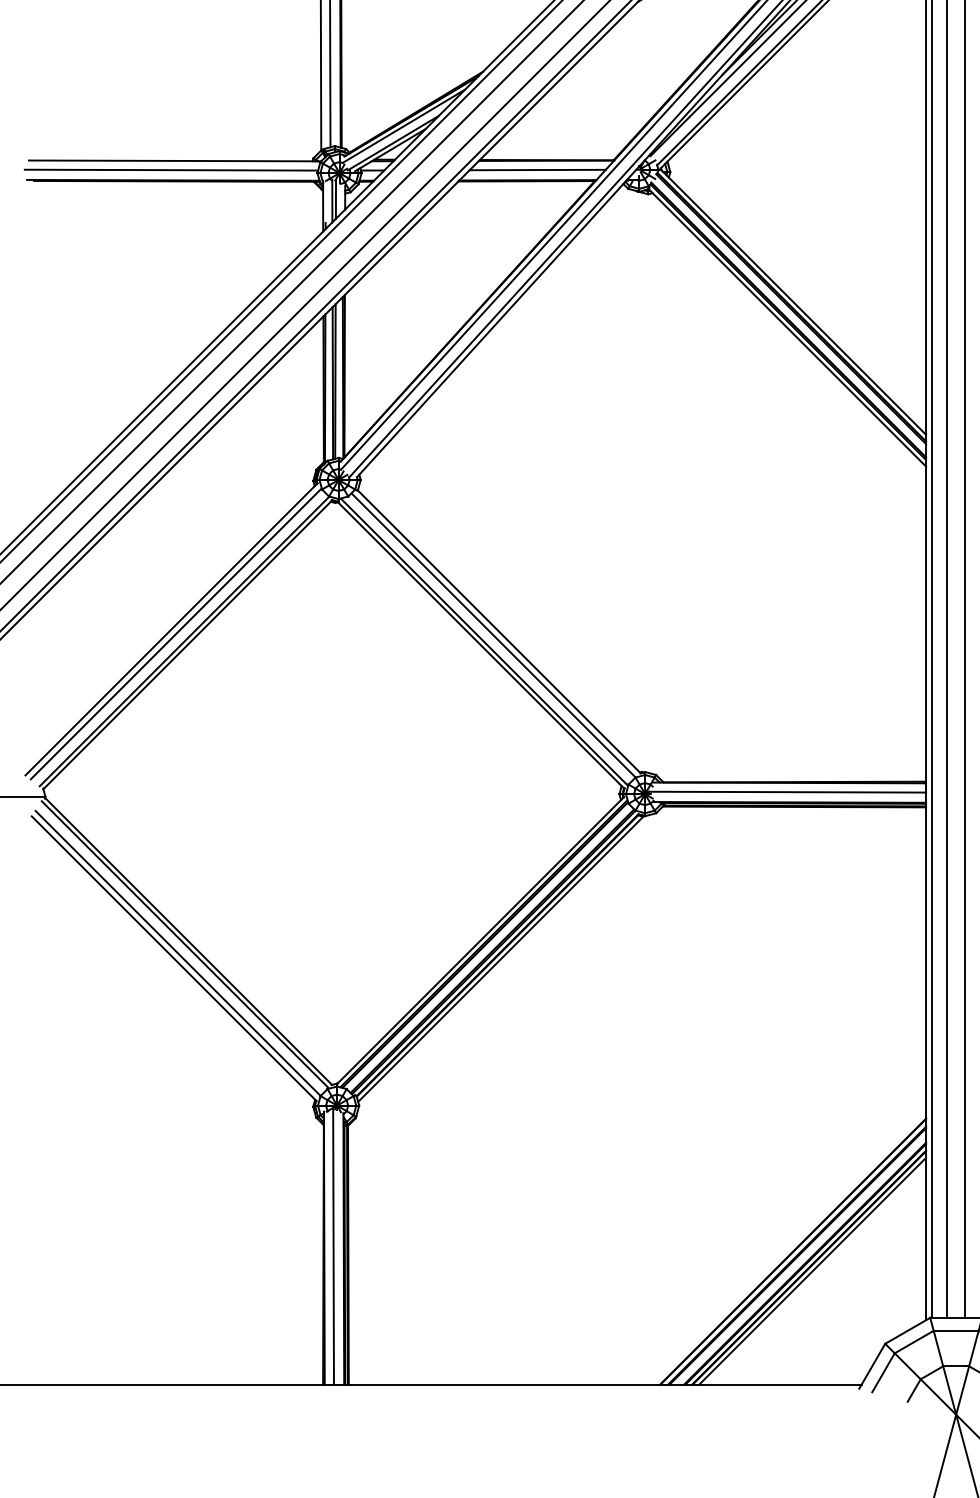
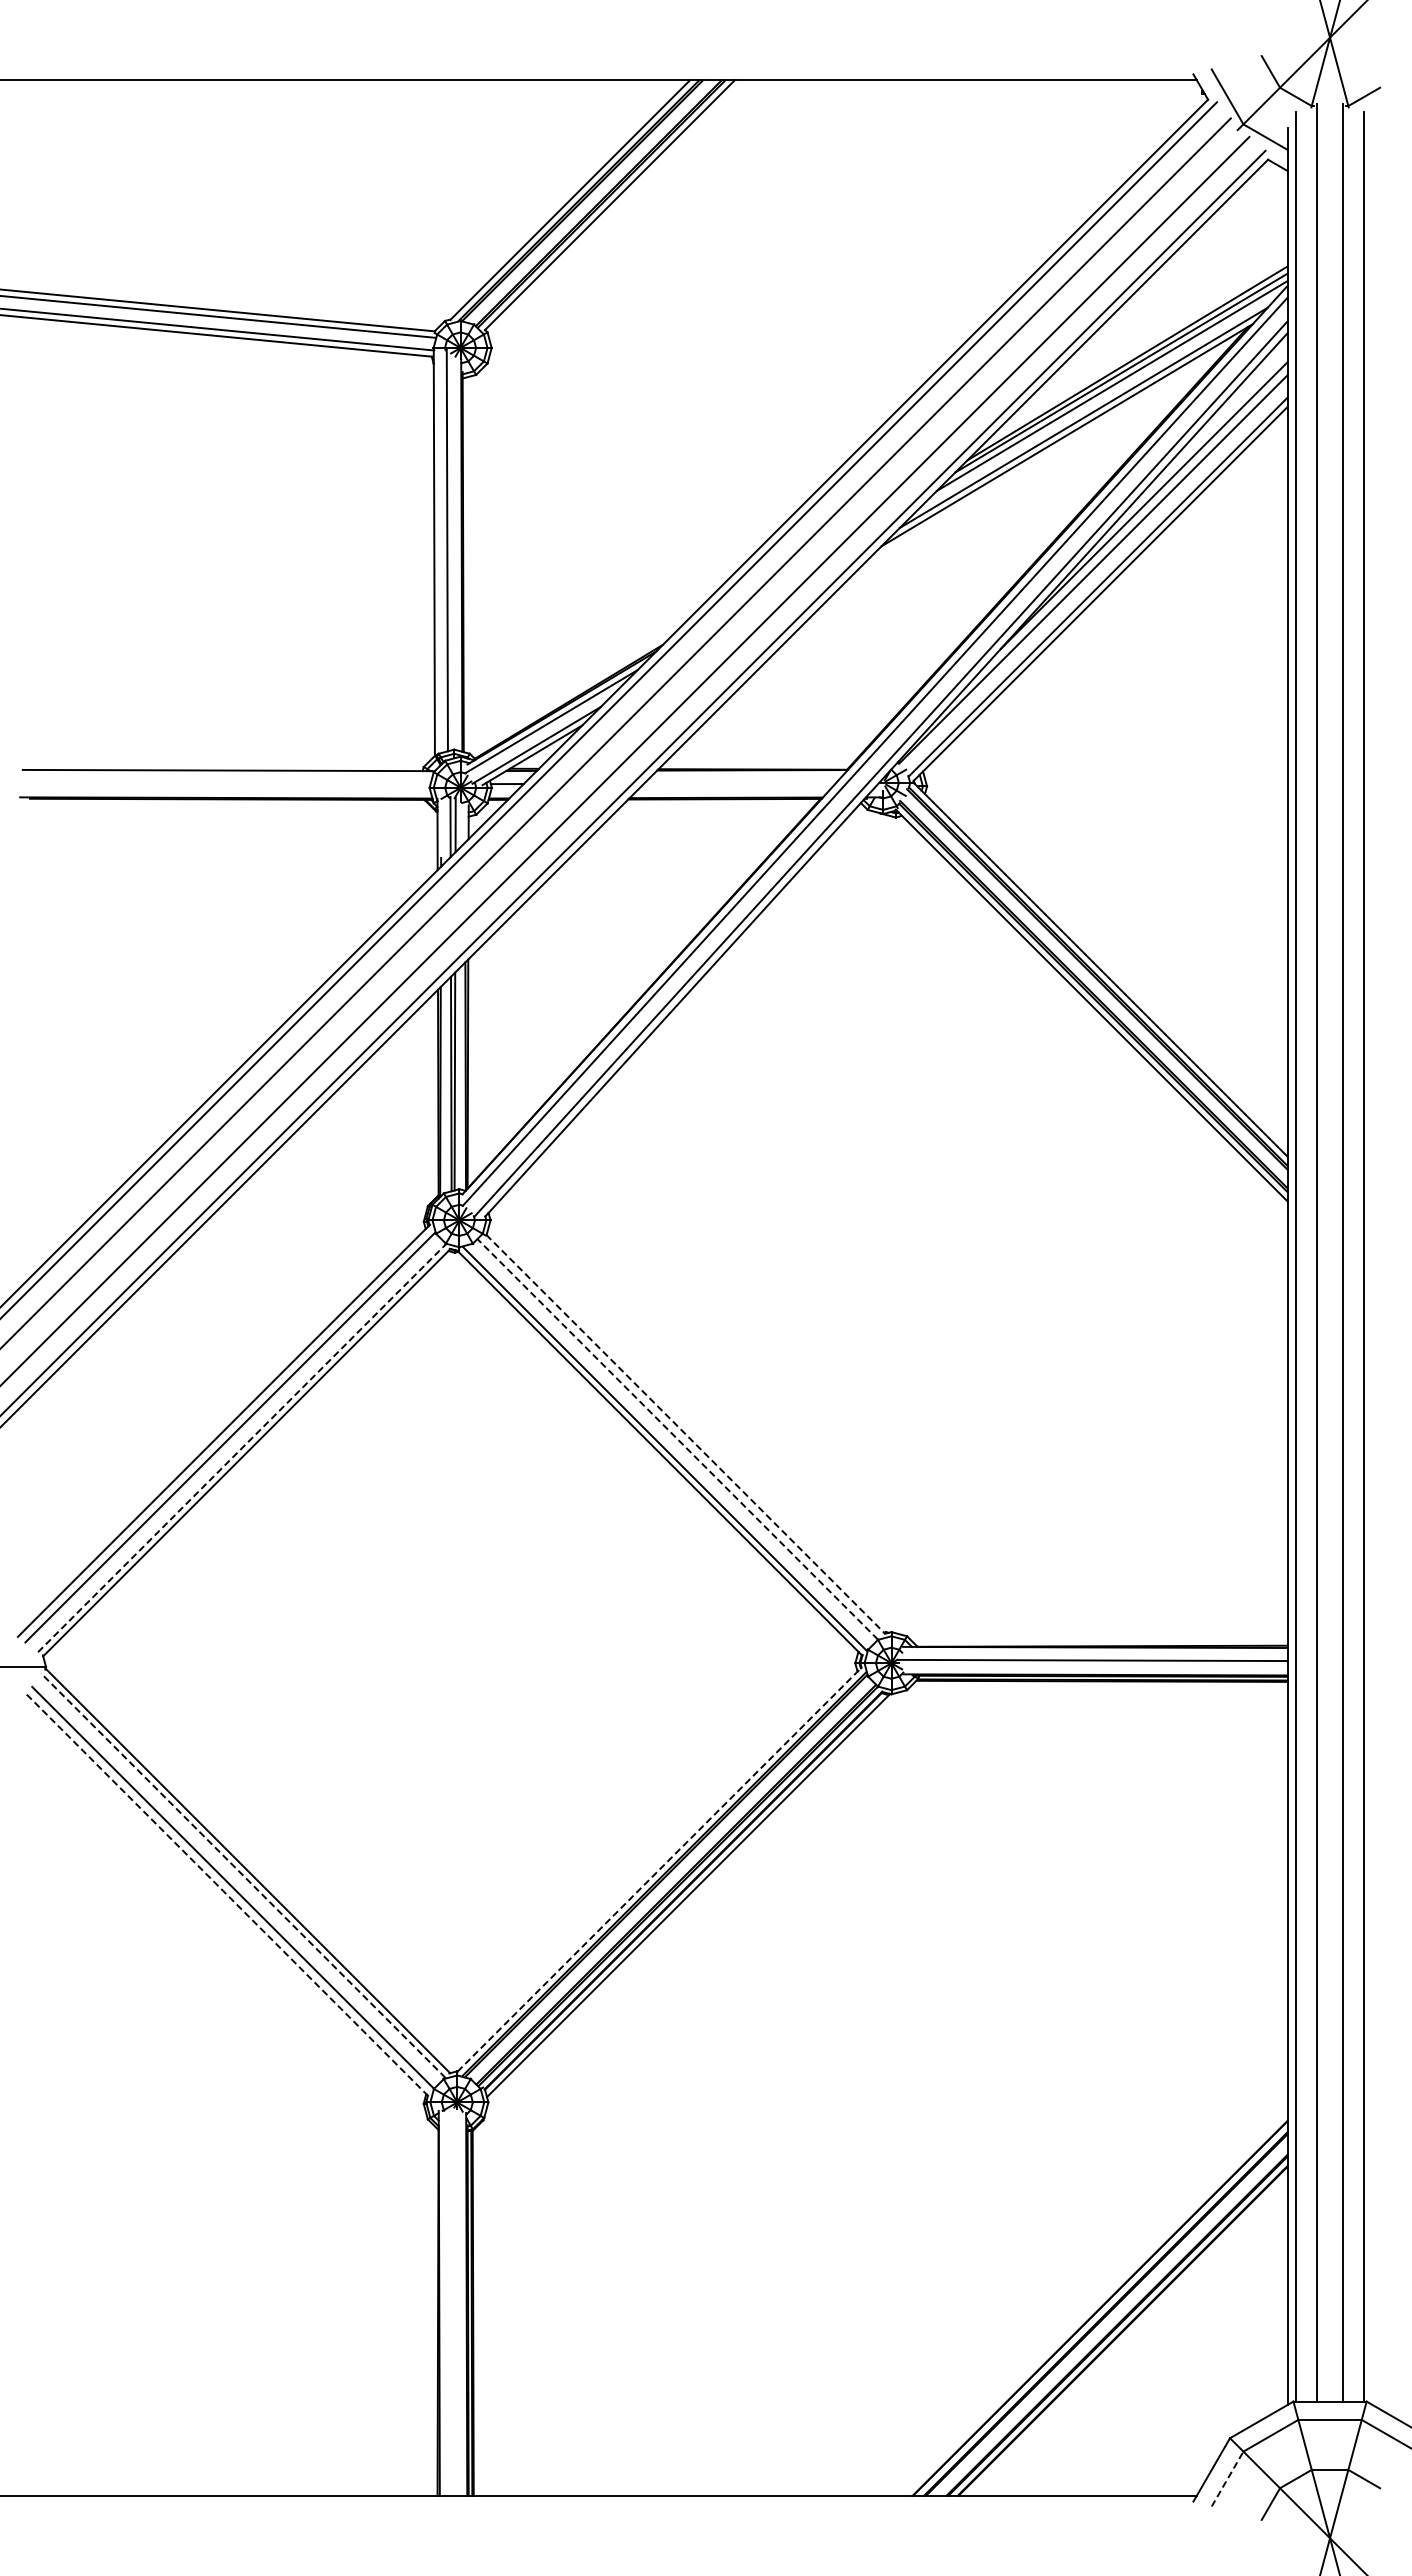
line: (171, 170) -> (223, 783), removed
line: (538, 170) -> (740, 783), removed
line: (499, 631) -> (686, 1434), solid -> dashed
line: (493, 635) -> (677, 1439), solid -> dashed
line: (184, 641) -> (242, 1447), solid -> dashed
line: (480, 940) -> (659, 1869), solid -> dashed
line: (184, 944) -> (242, 1875), solid -> dashed
line: (174, 958) -> (227, 1895), solid -> dashed
line: (333, 1246) -> (451, 2300), removed
line: (812, 1270) -> (1127, 2335), removed
line: (883, 1373) -> (1227, 2479), solid -> dashed

